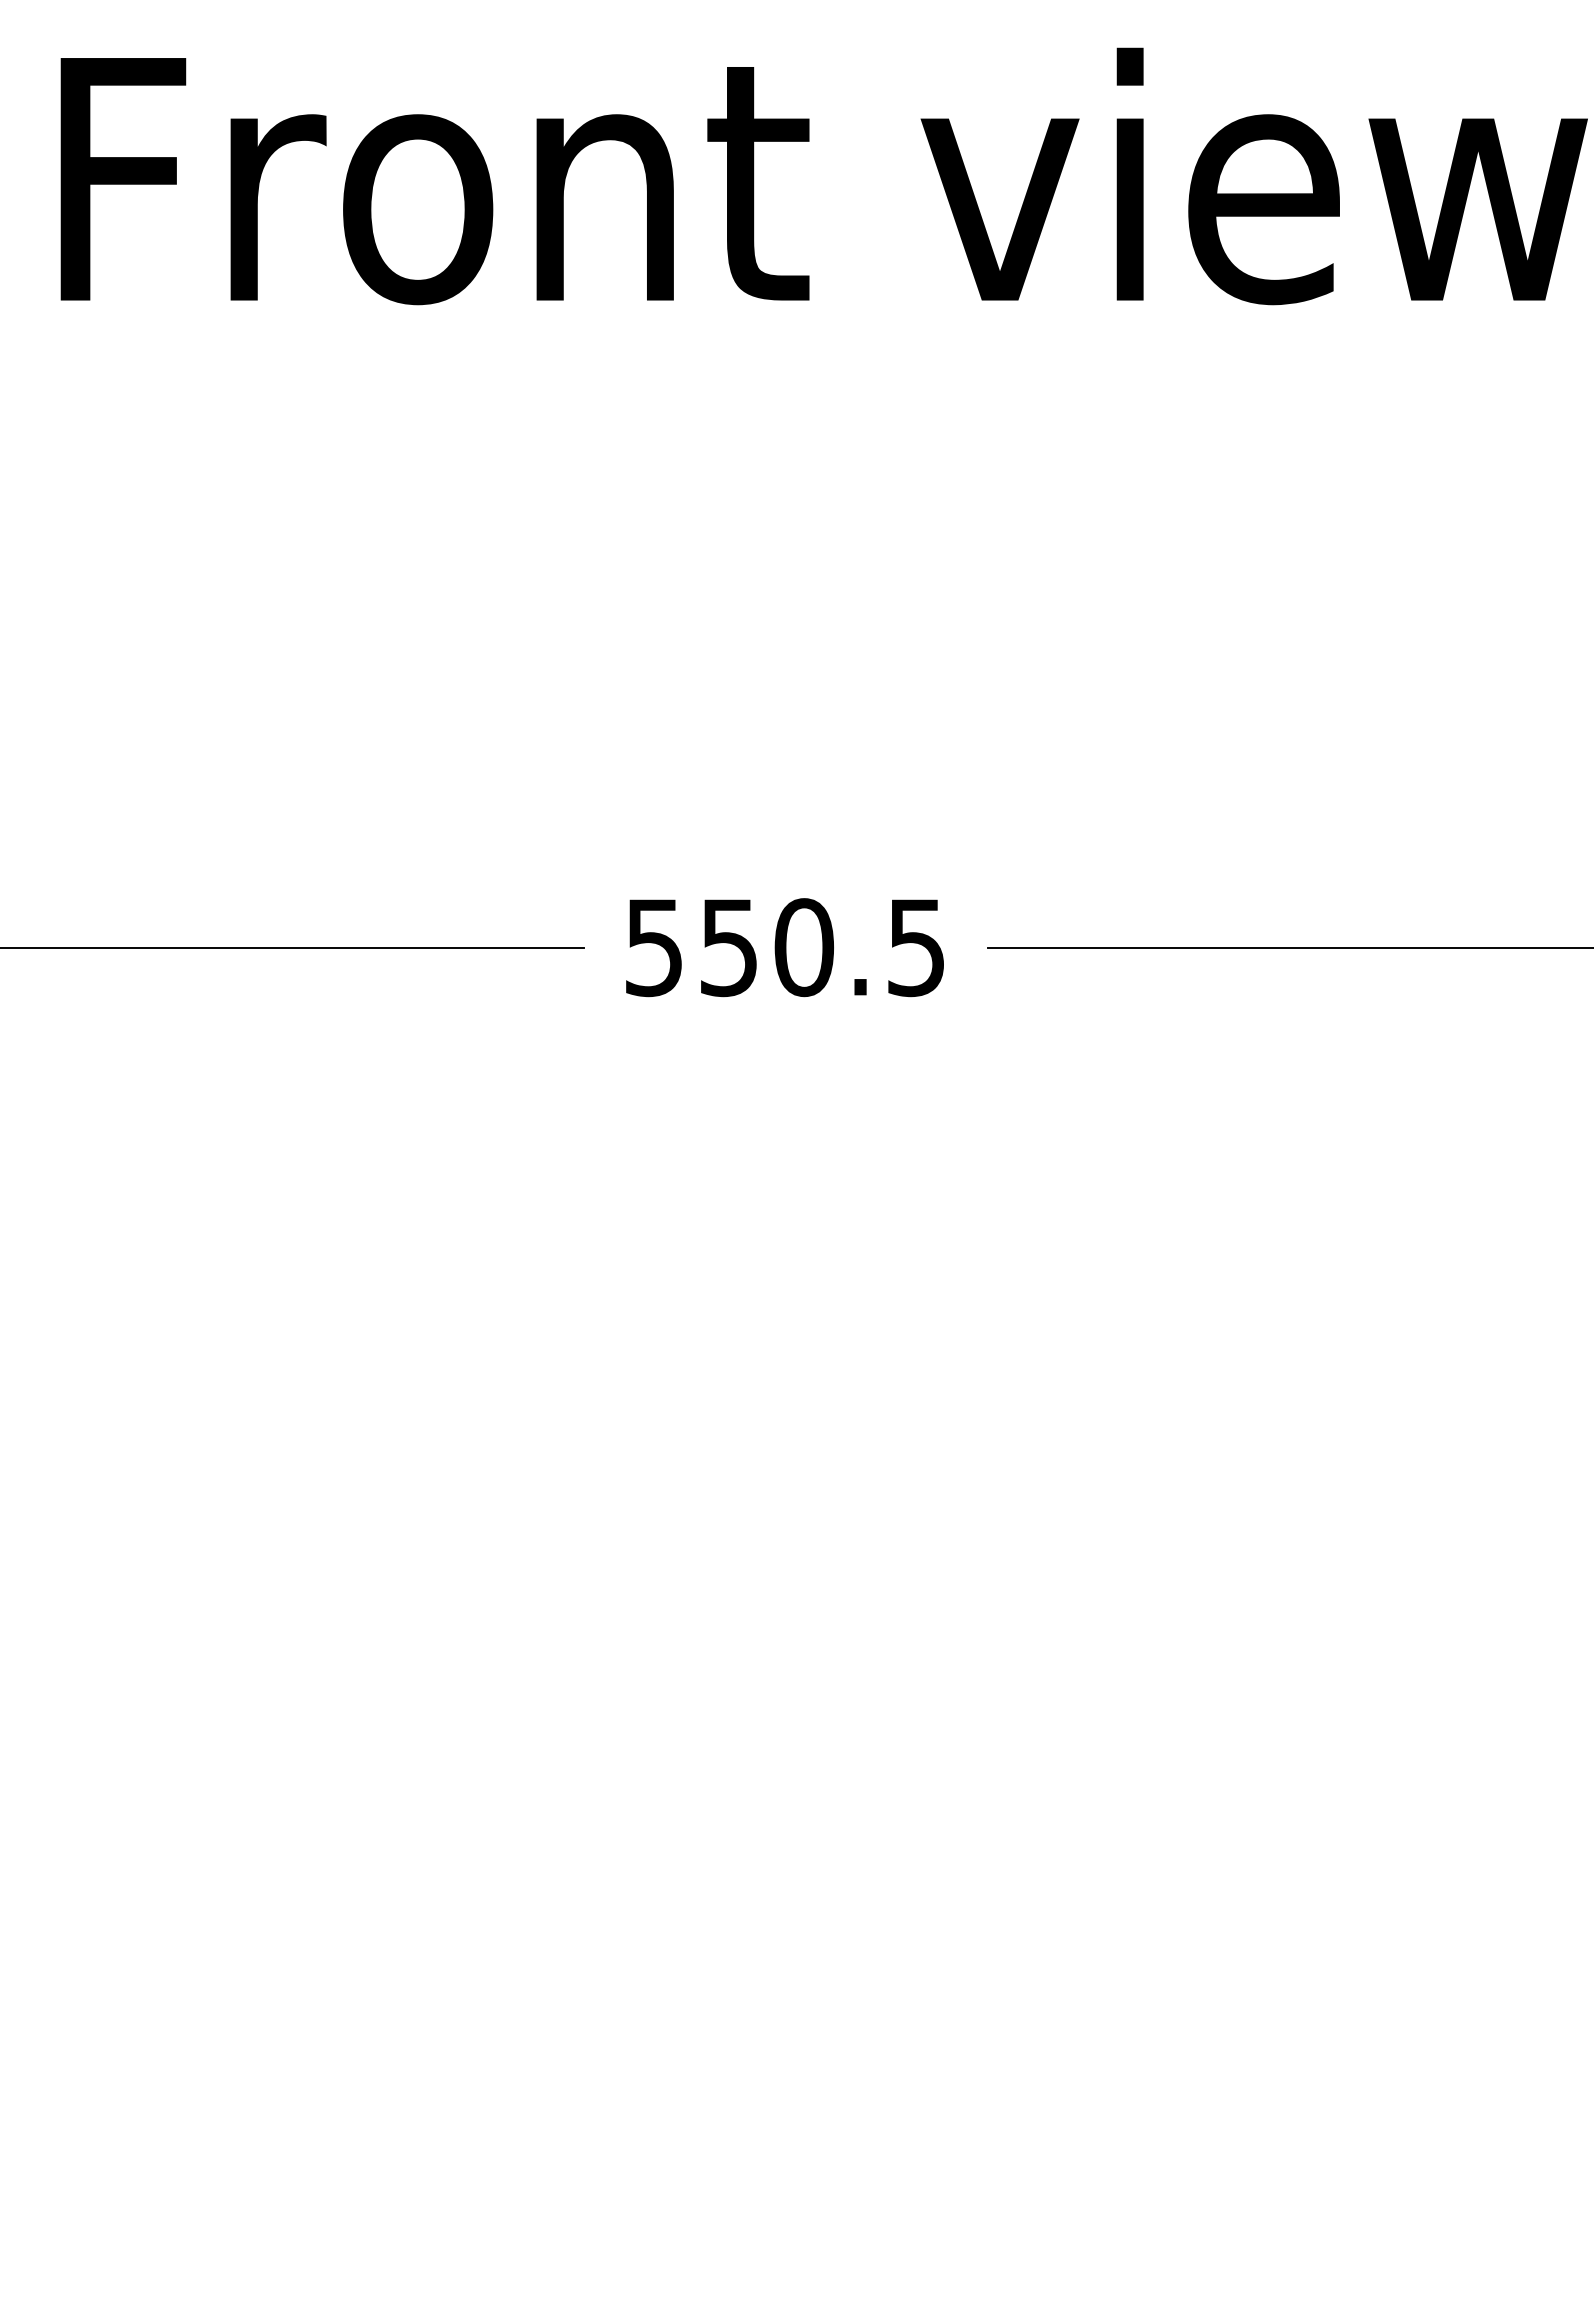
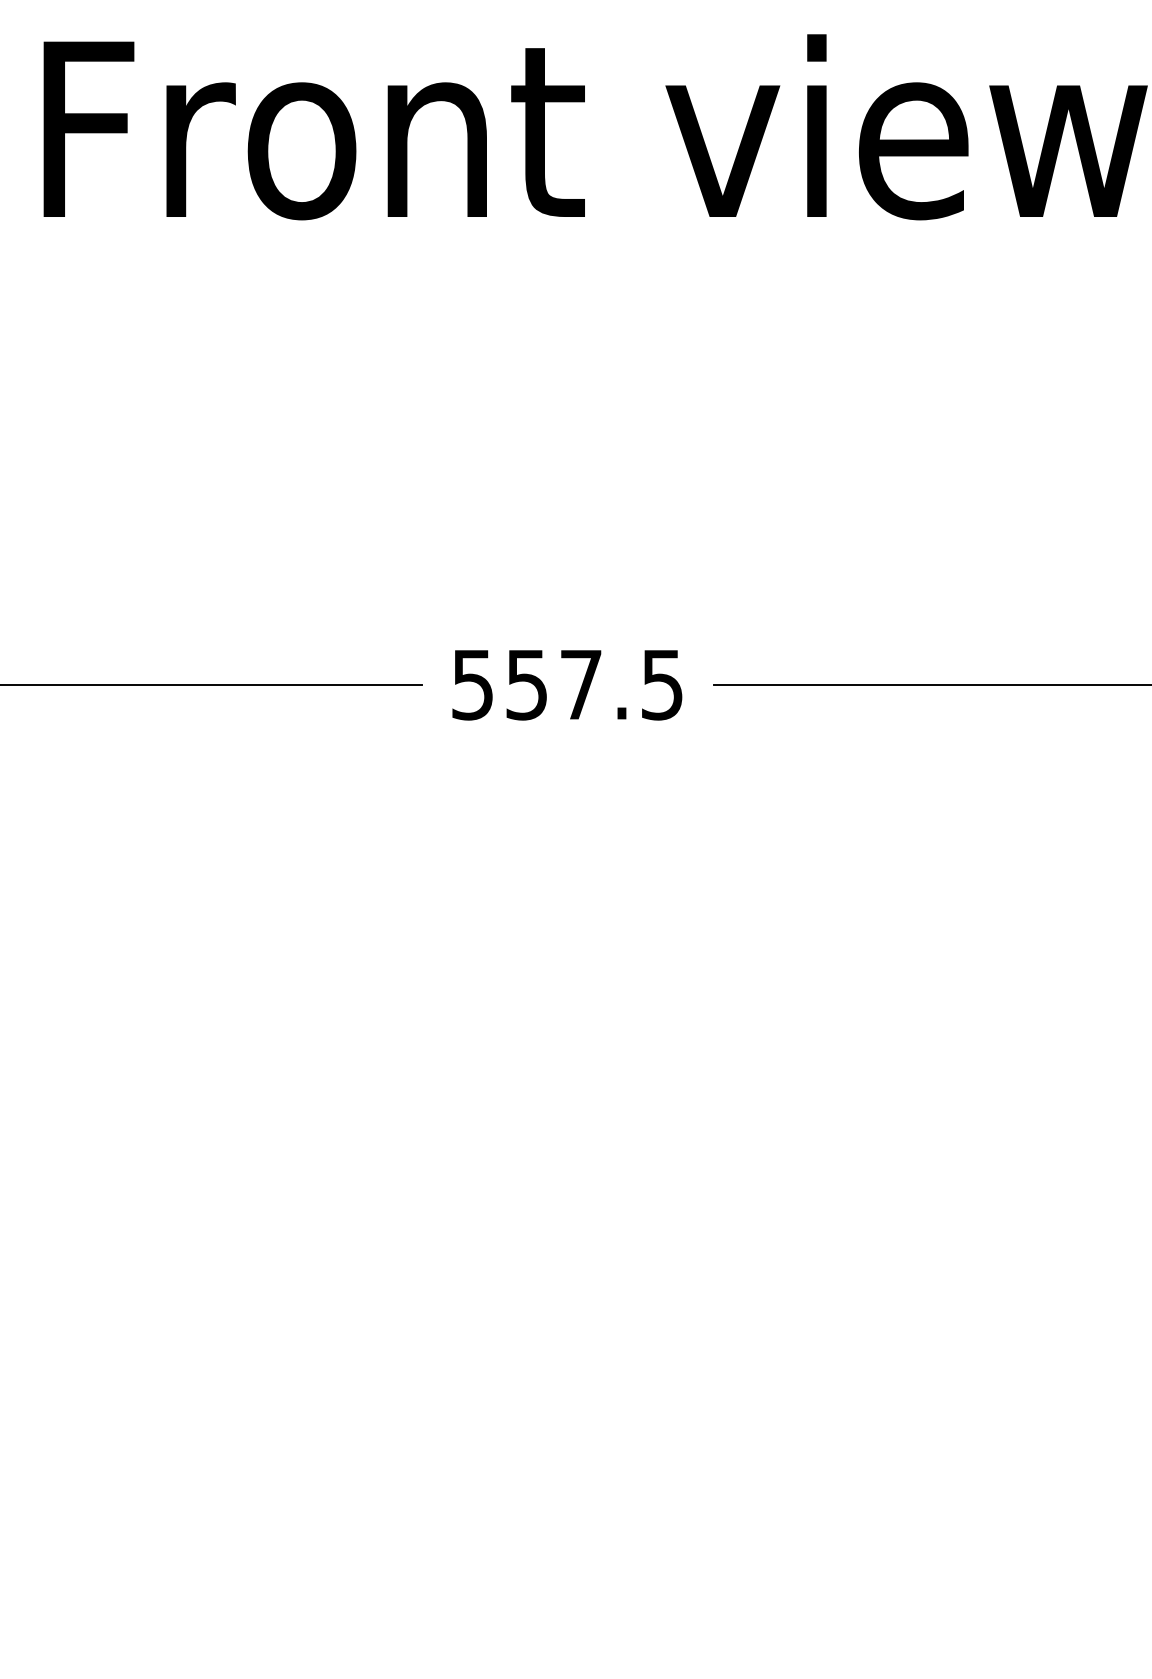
text: (804, 947) -> (581, 684), 550.5 -> 557.5

